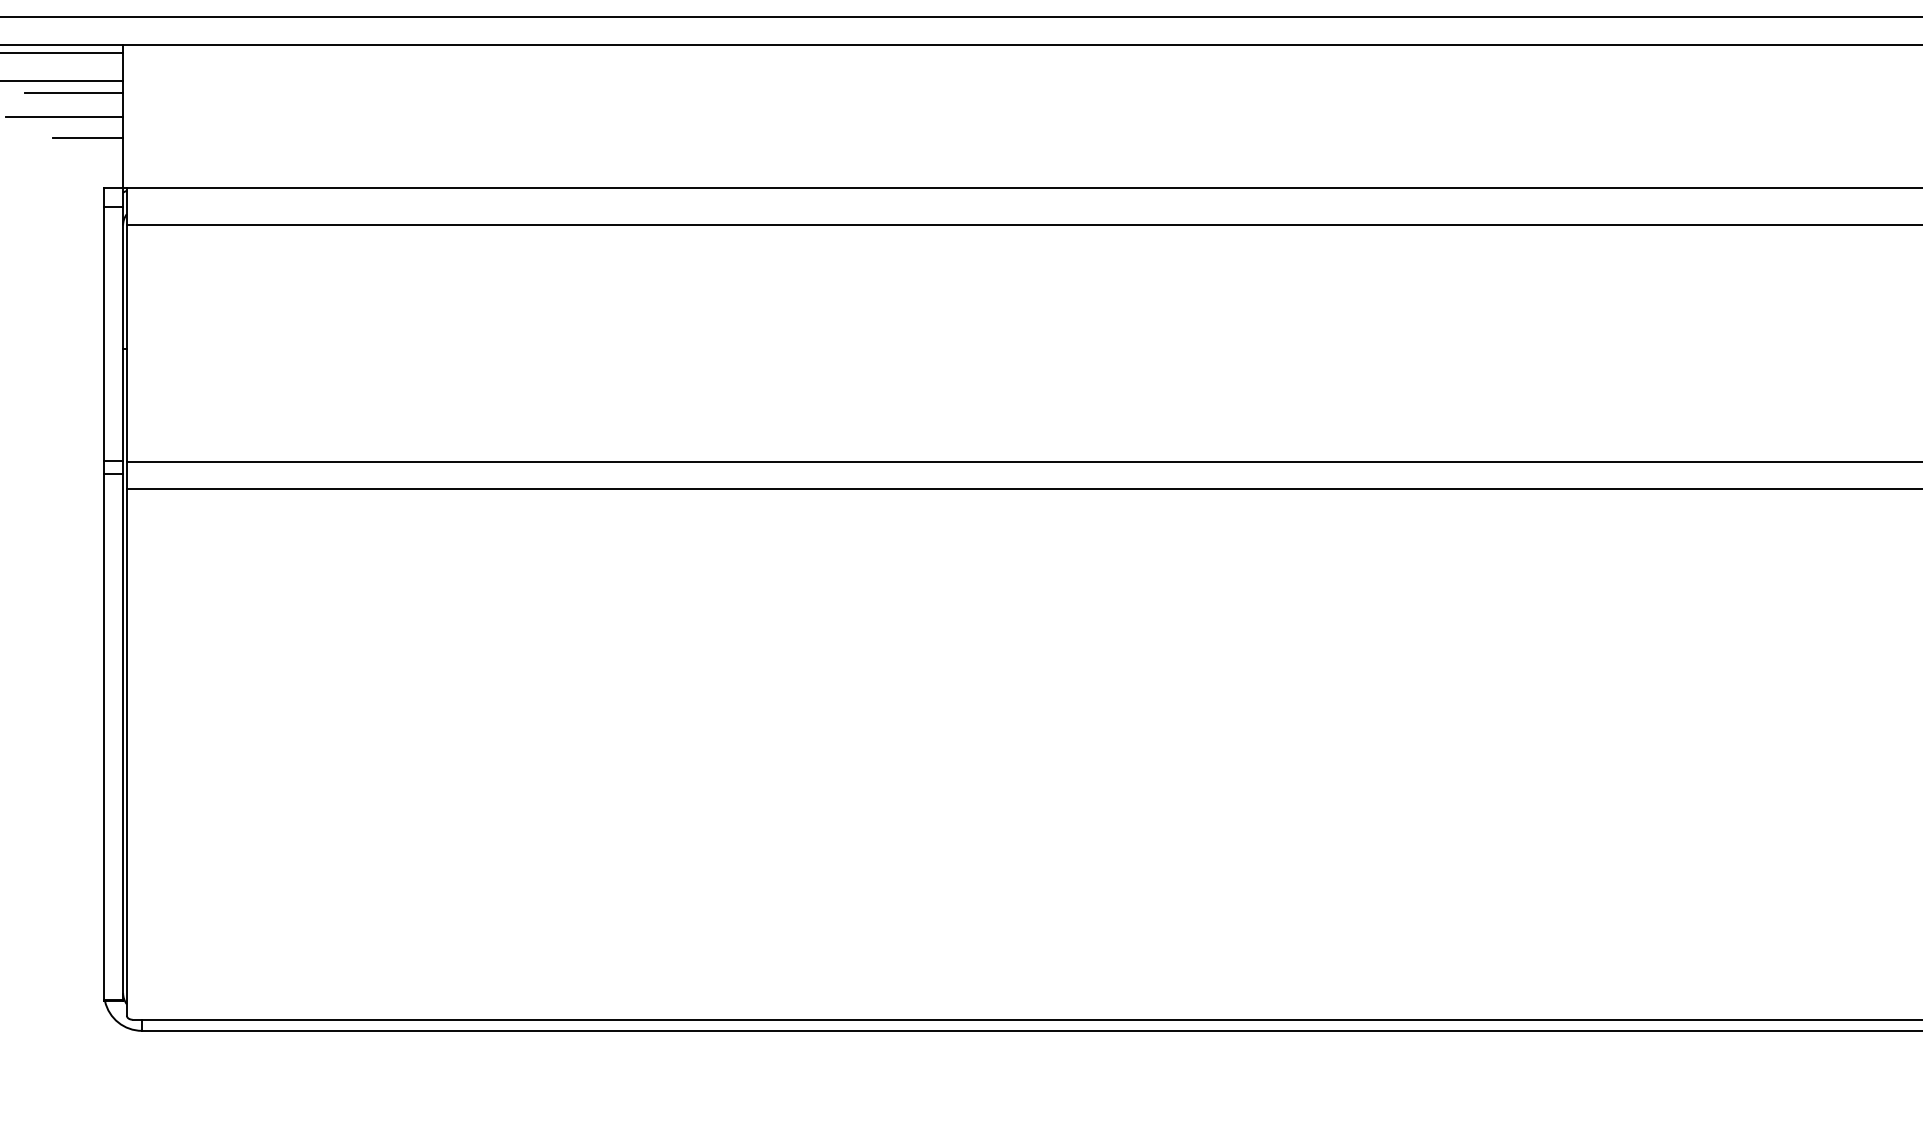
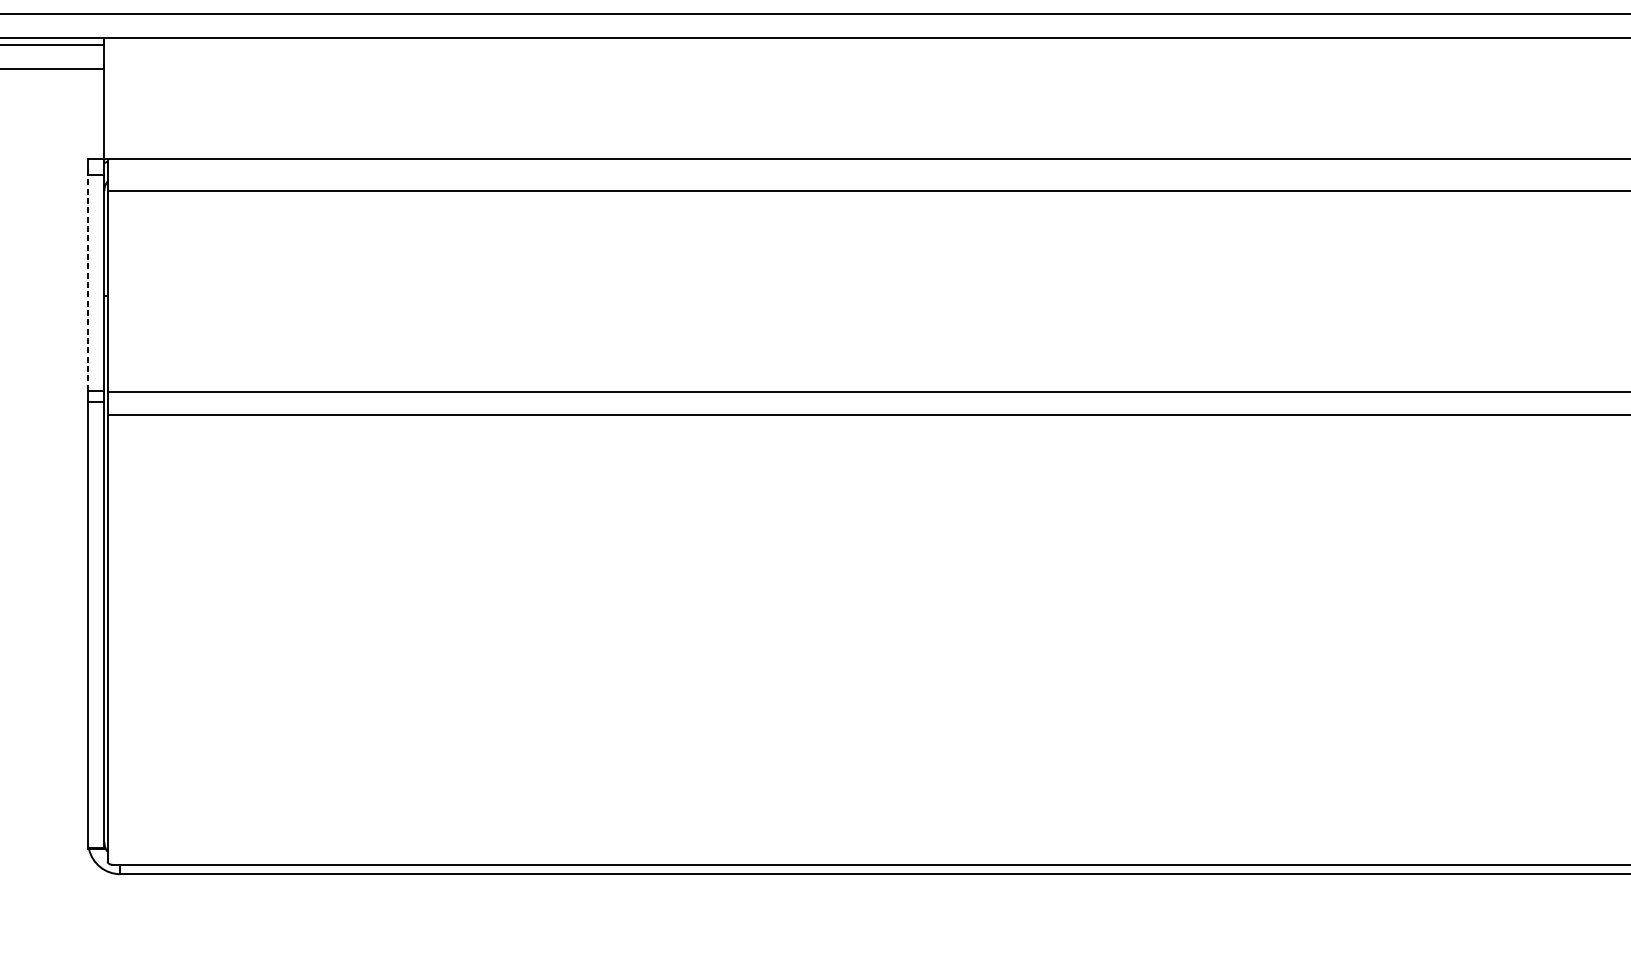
line: (73, 92) -> (62, 78), removed
line: (64, 117) -> (54, 99), removed
line: (87, 138) -> (74, 117), removed
line: (104, 333) -> (88, 282), solid -> dashed

